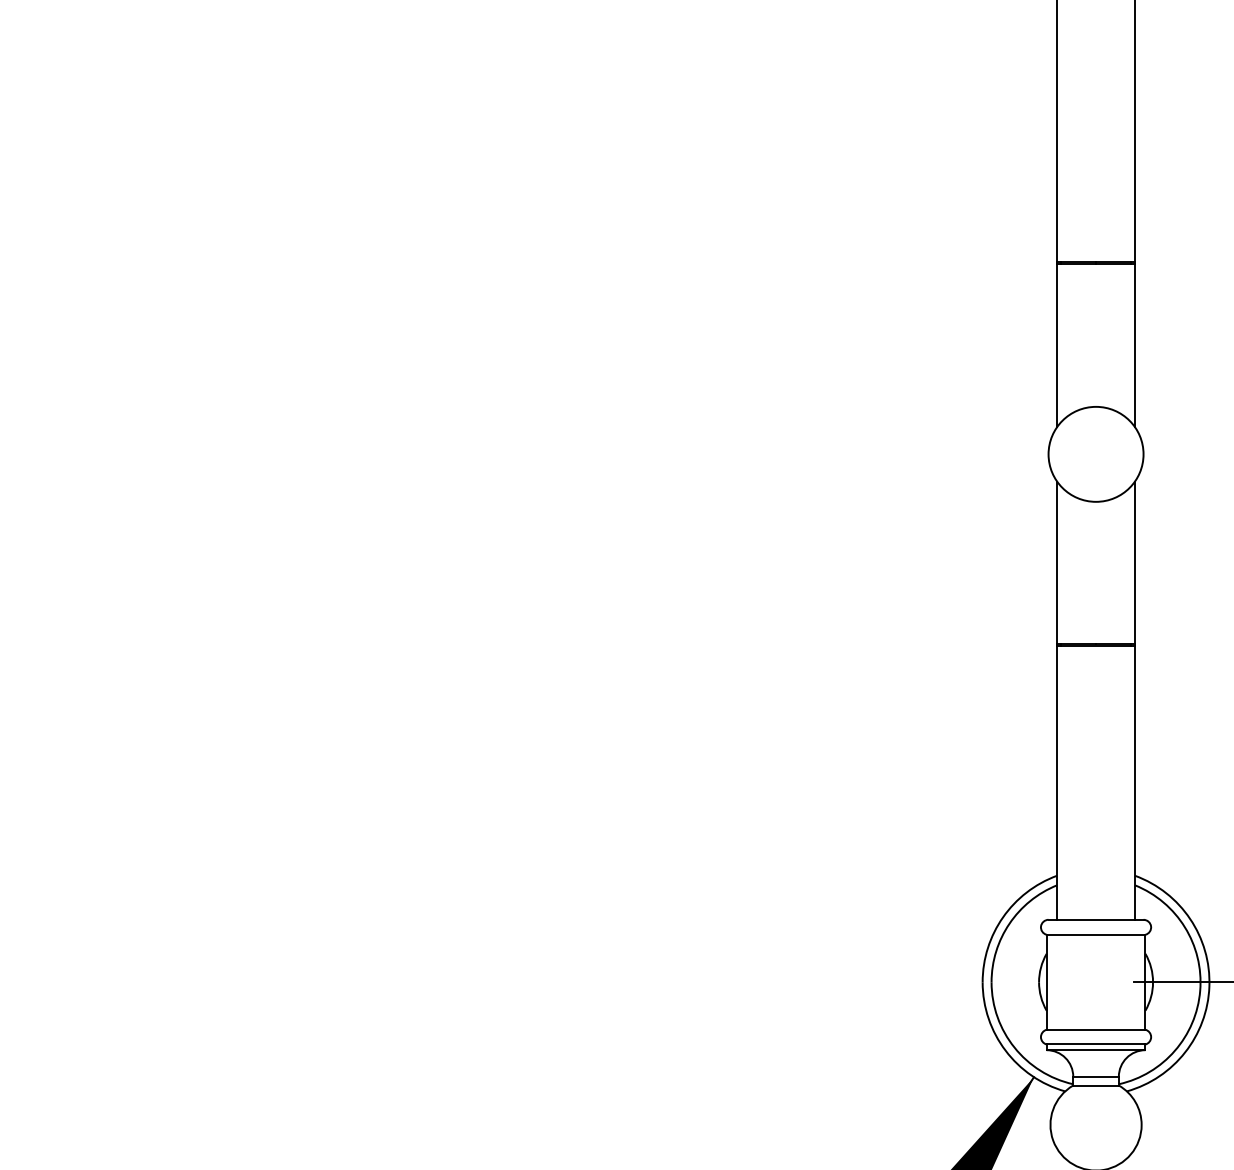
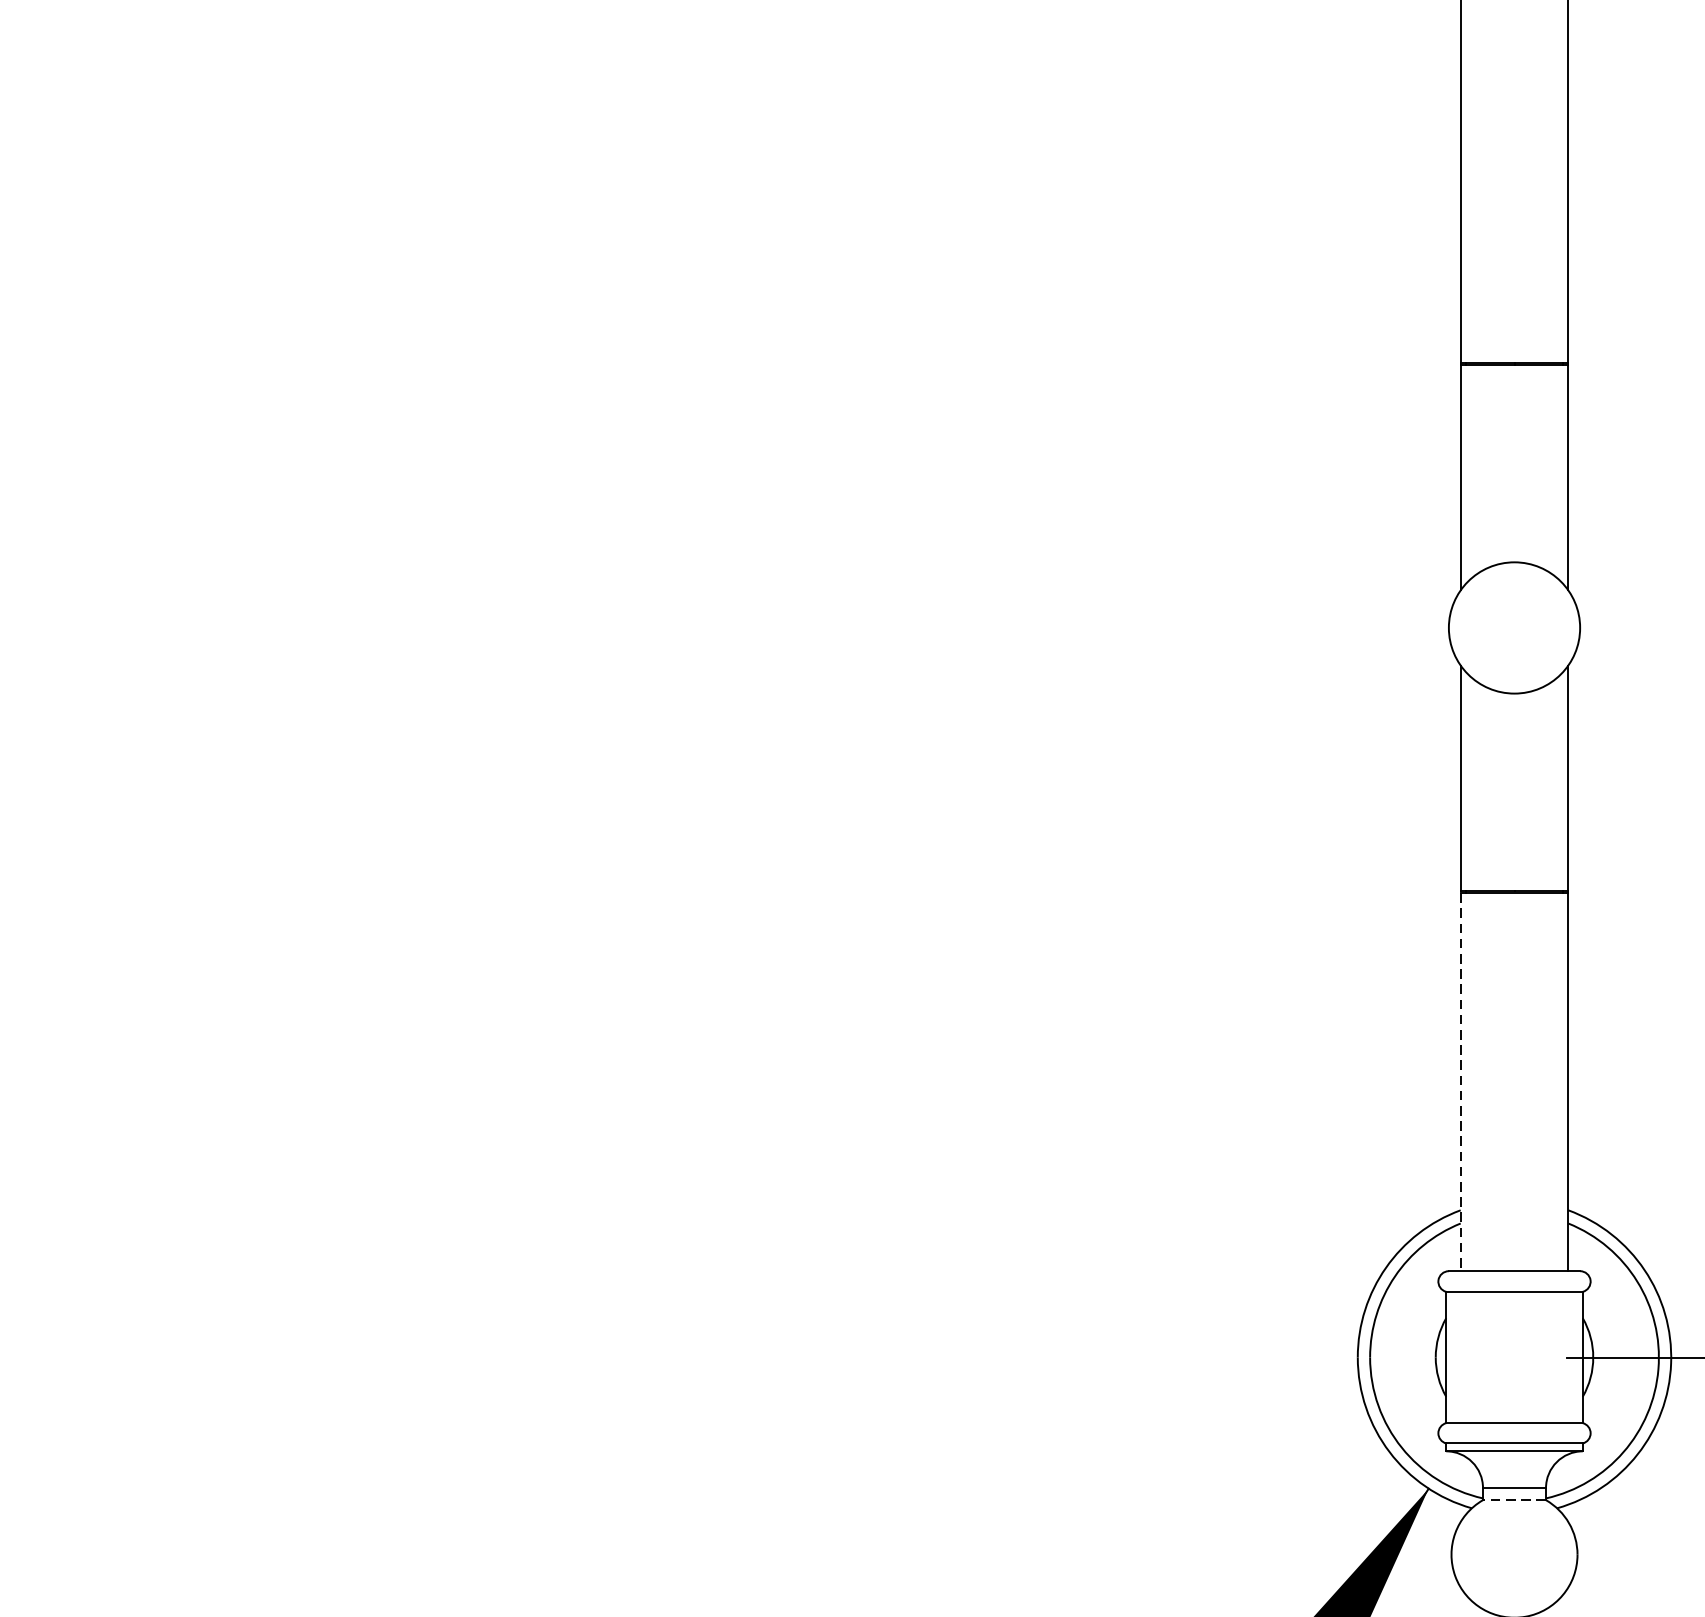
line: (1057, 783) -> (1461, 1082), solid -> dashed
line: (1096, 1085) -> (1515, 1500), solid -> dashed

